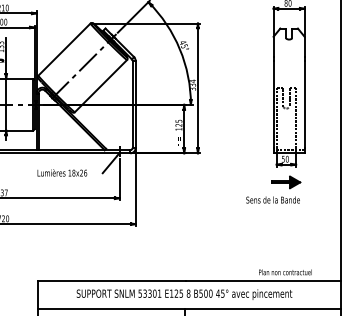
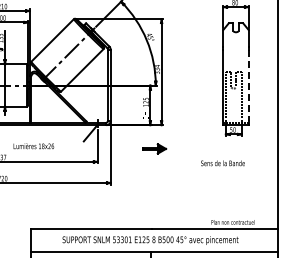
line: (304, 104) -> (248, 85), solid -> dashed
text: (61, 173) -> (33, 146), moved
part: (286, 181) -> (154, 148), moved

